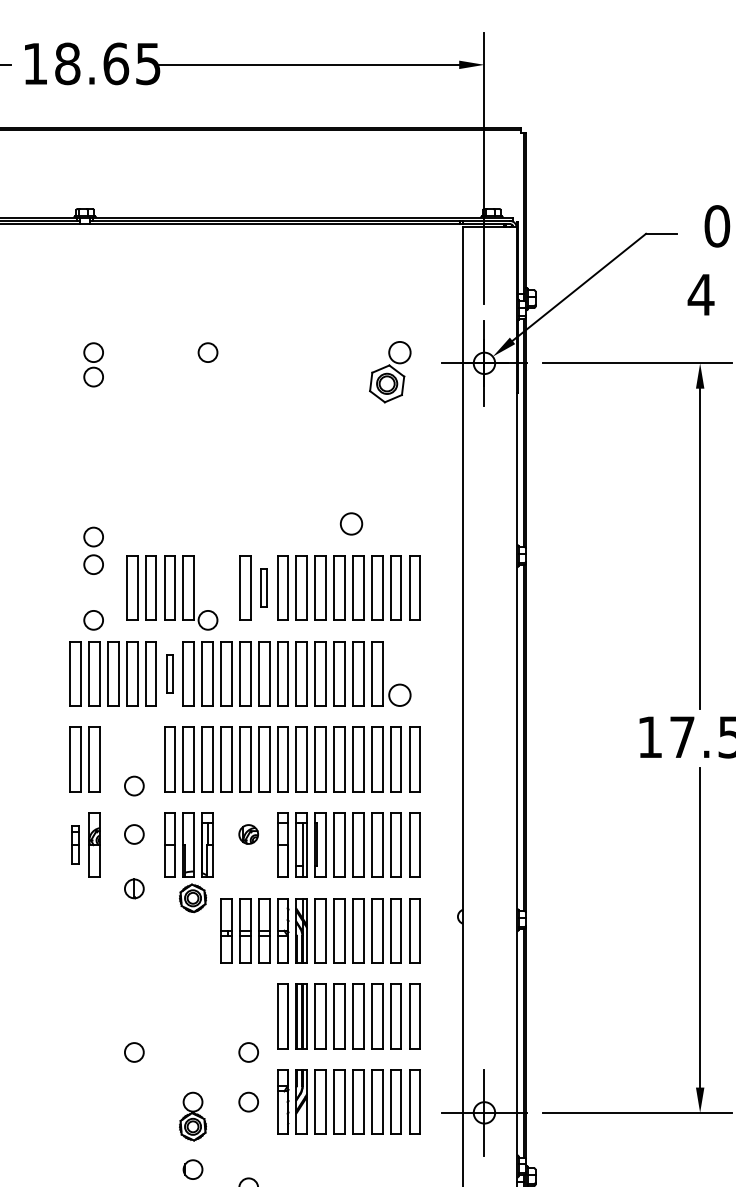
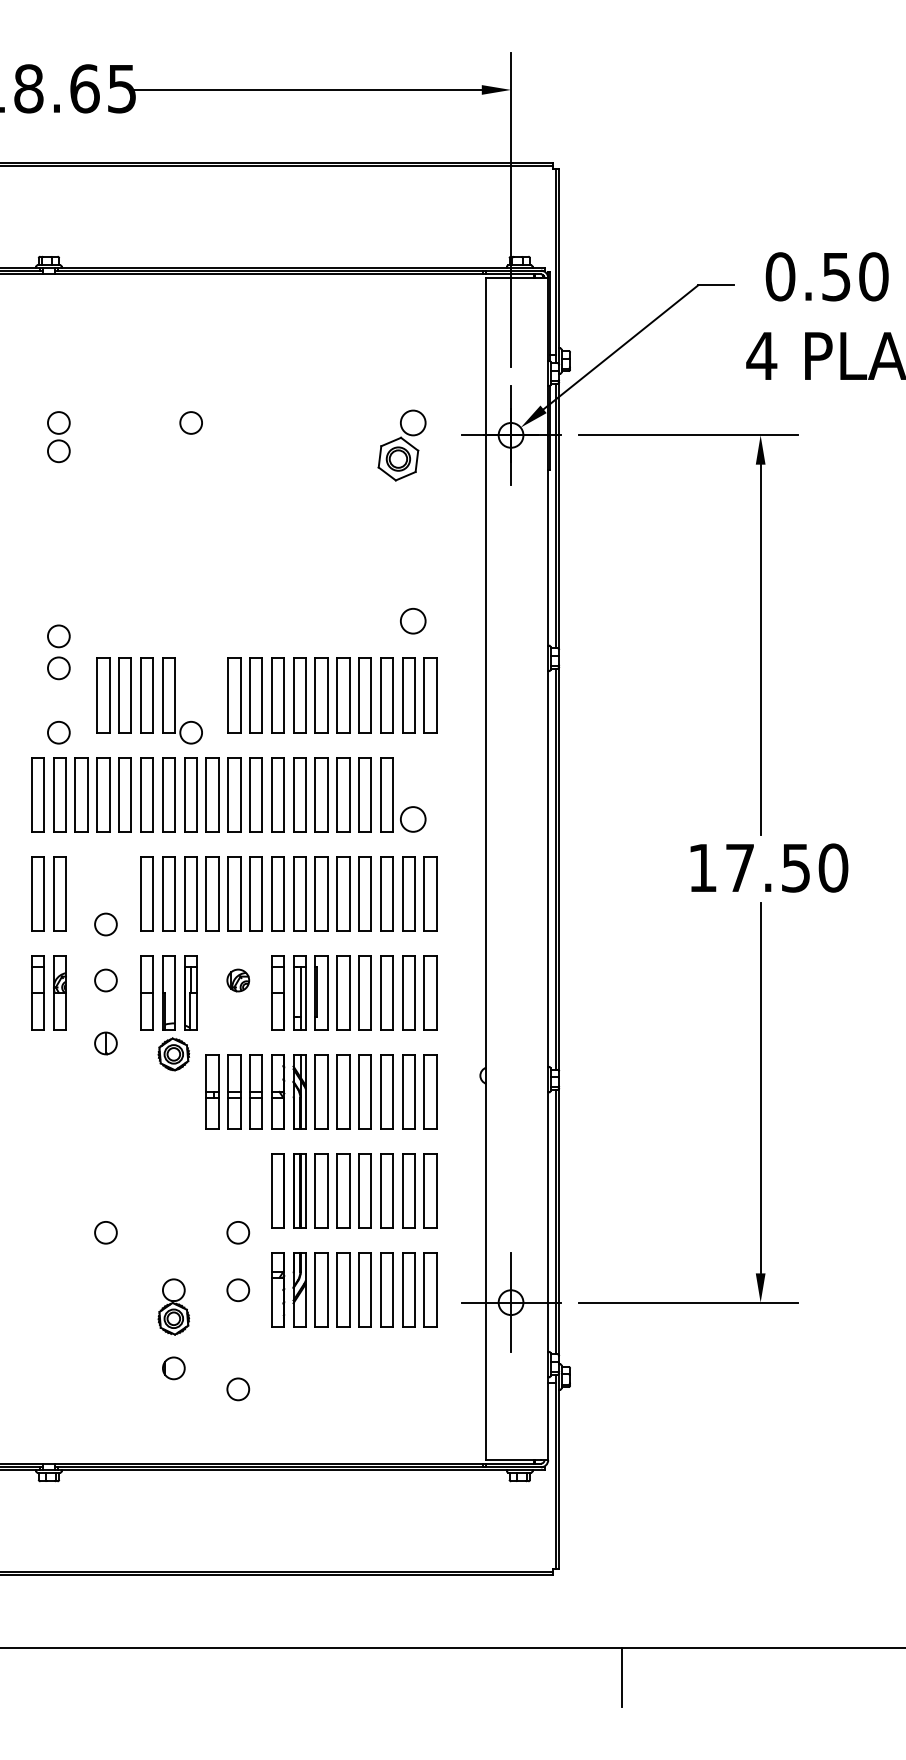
circle: (351, 524) -> (413, 621), moved
part: (263, 588) -> (255, 695), size x1.67
part: (169, 673) -> (146, 794), size x1.67
part: (75, 844) -> (37, 992), size x1.67

